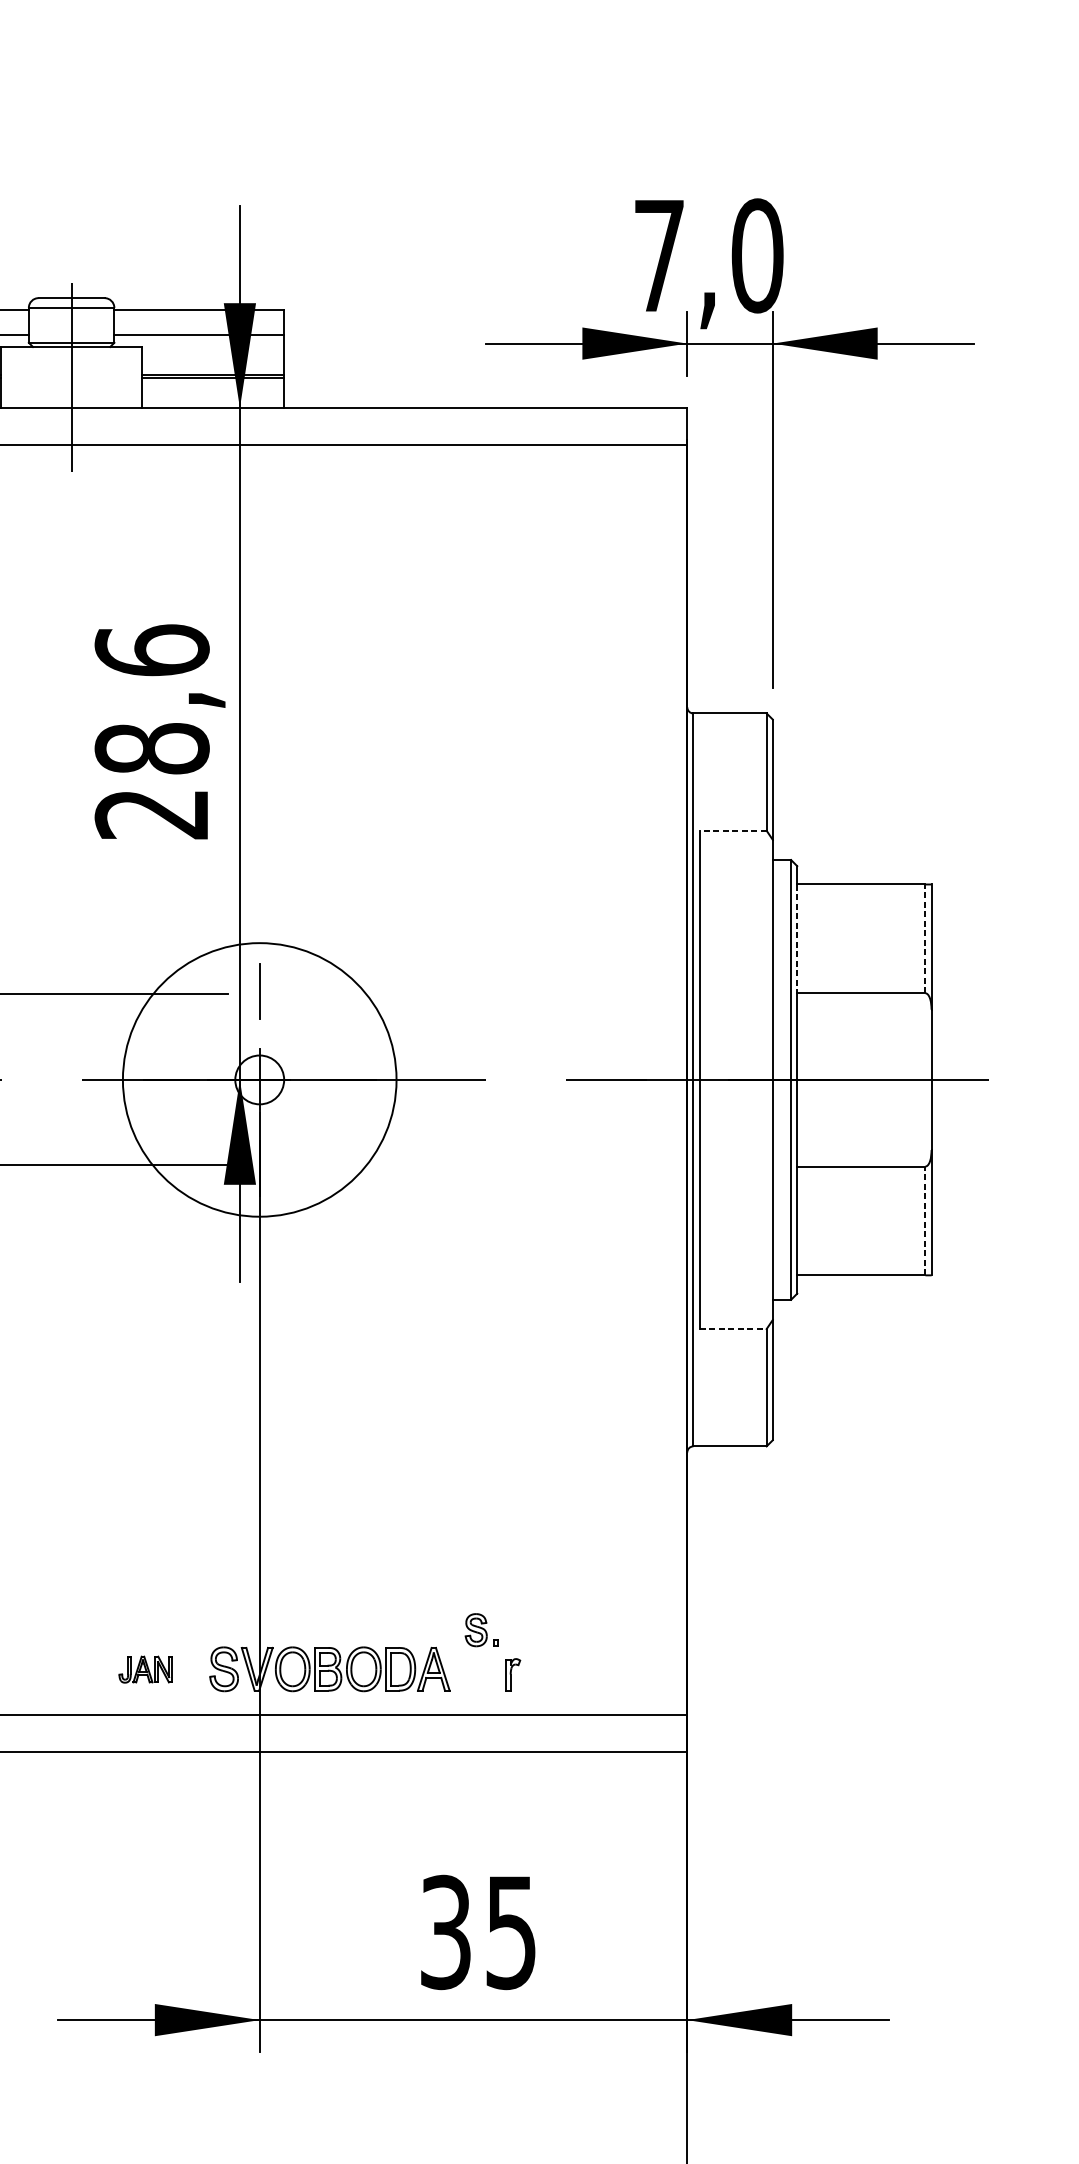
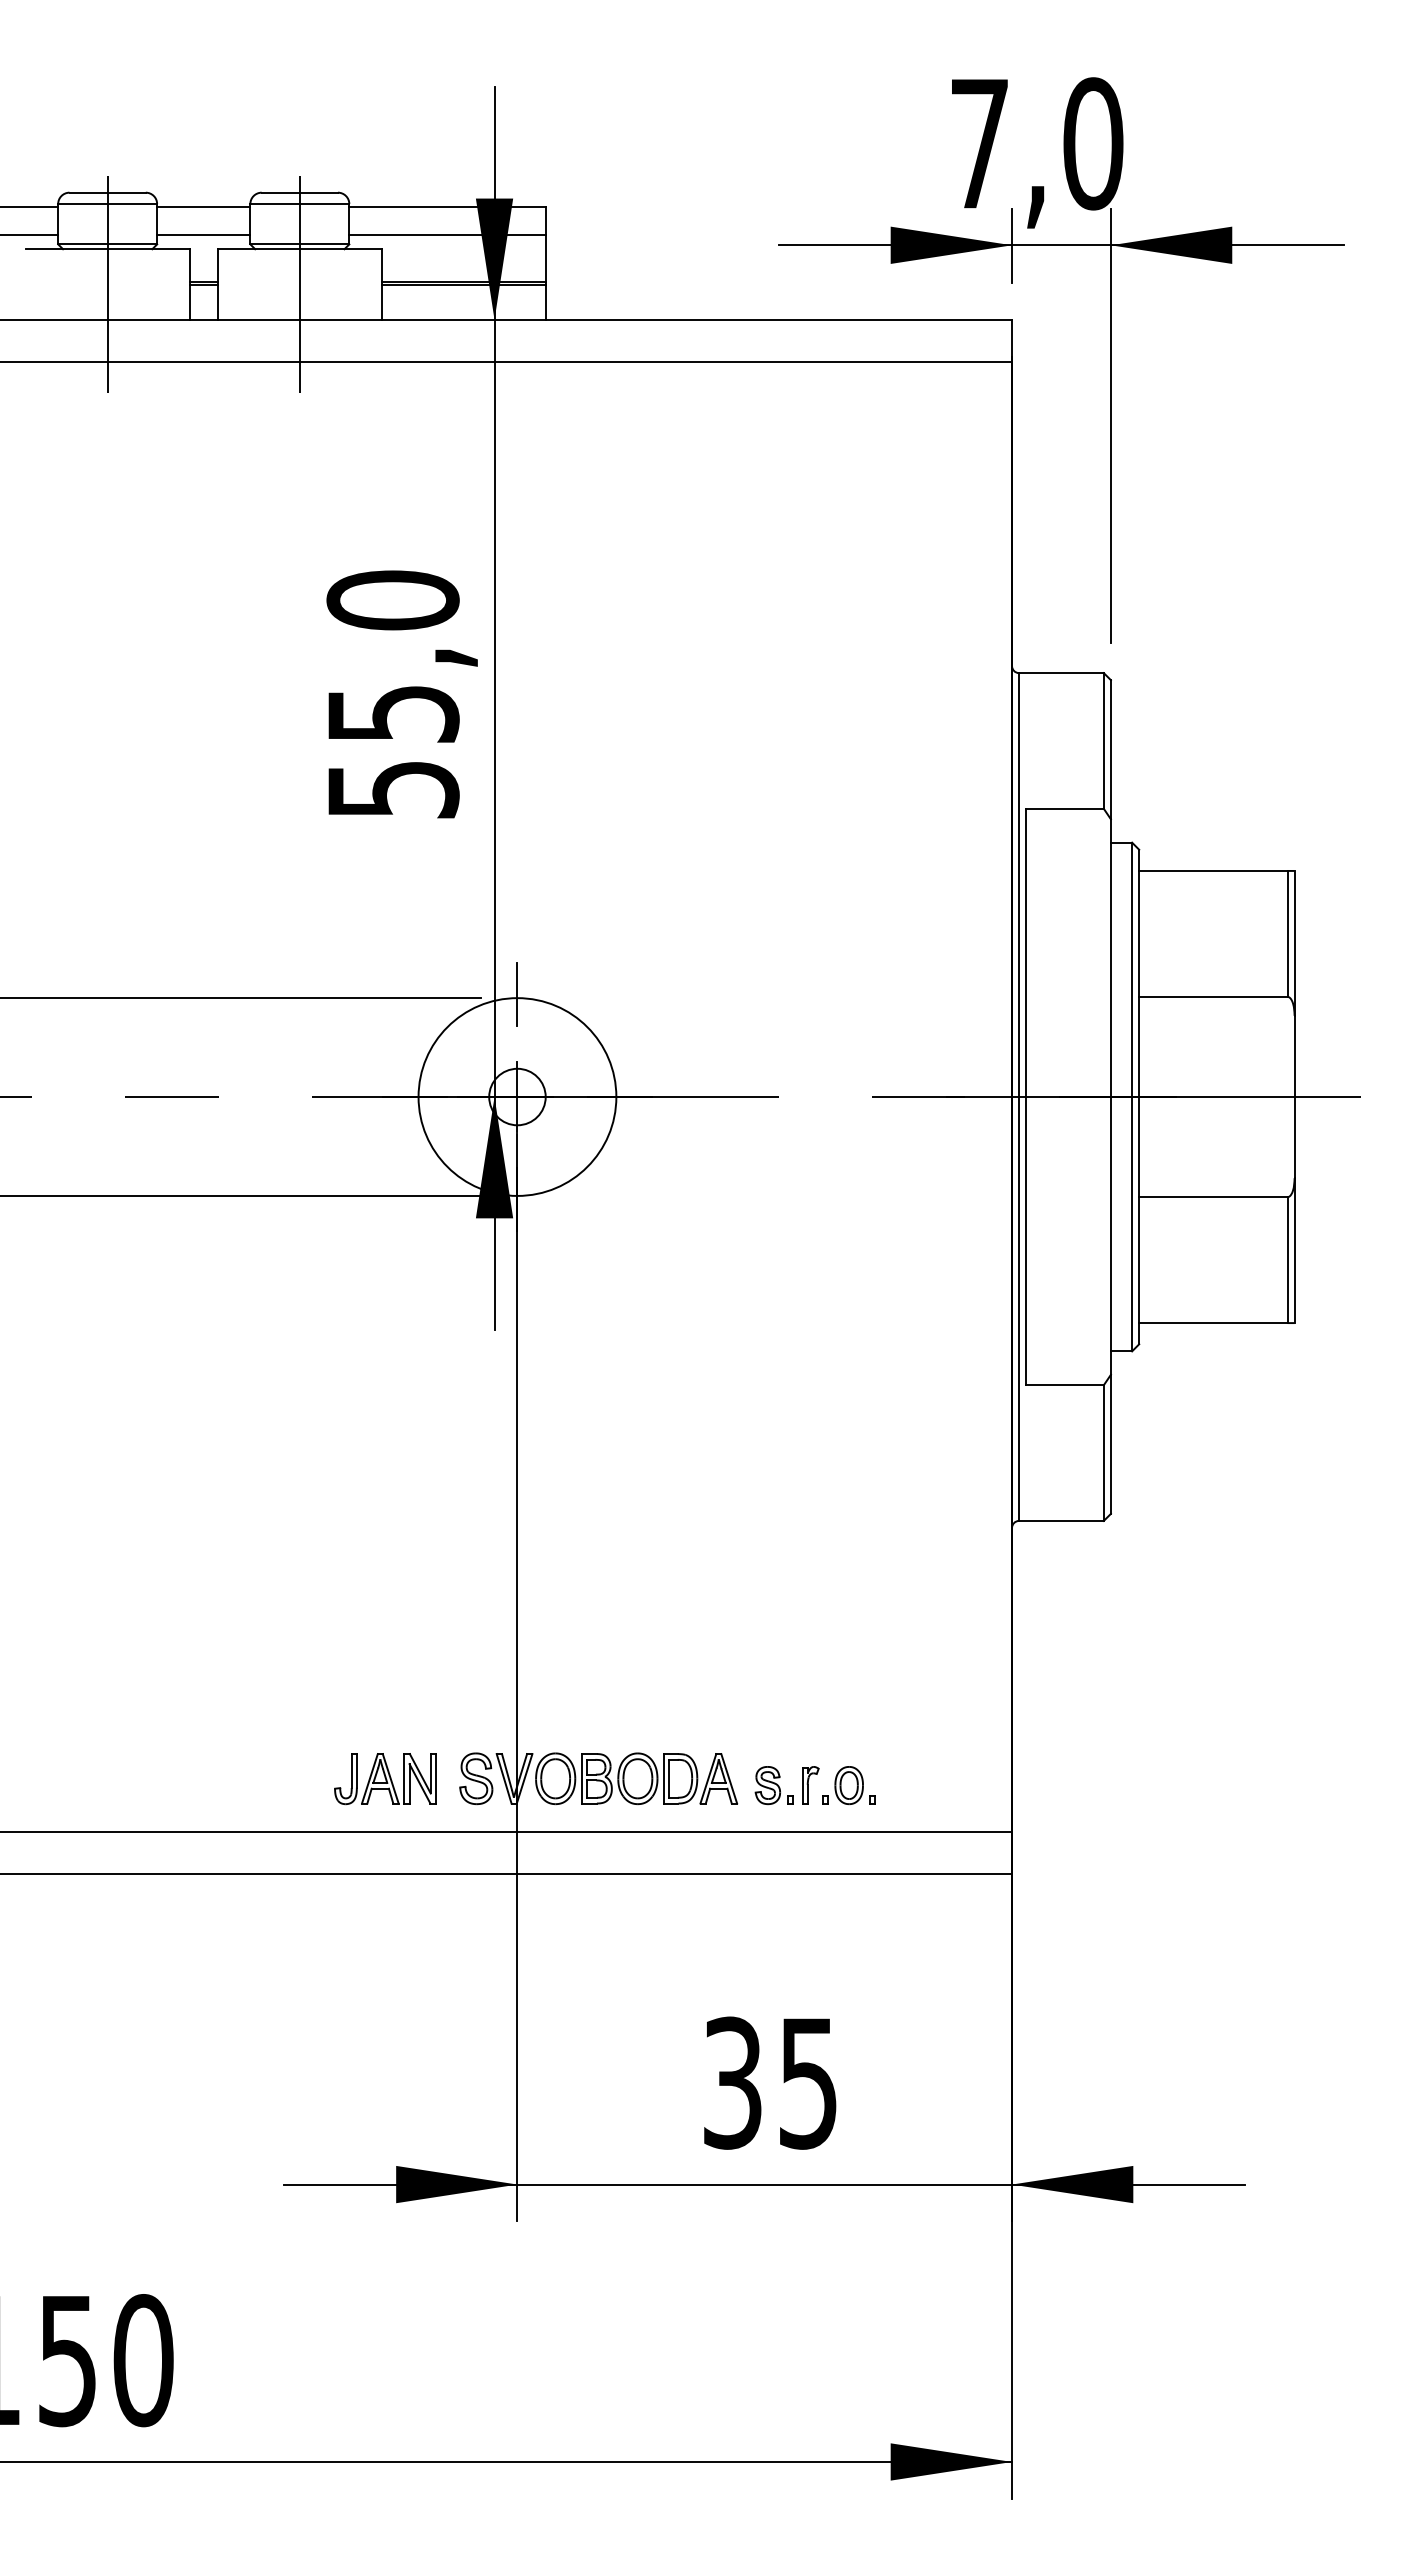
text: (151, 731) -> (392, 694), 28,6 -> 55,0
line: (732, 830) -> (1064, 808), dashed -> solid
line: (797, 938) -> (1139, 933), dashed -> solid
line: (925, 938) -> (1287, 933), dashed -> solid
circle: (259, 1079) -> (517, 1096), size x0.62
line: (925, 1221) -> (1287, 1260), dashed -> solid
line: (732, 1329) -> (1064, 1385), dashed -> solid
part: (481, 1630) -> (773, 1785), moved
part: (145, 1669) -> (385, 1779), size x1.67
part: (545, 1675) -> (848, 1785), added

